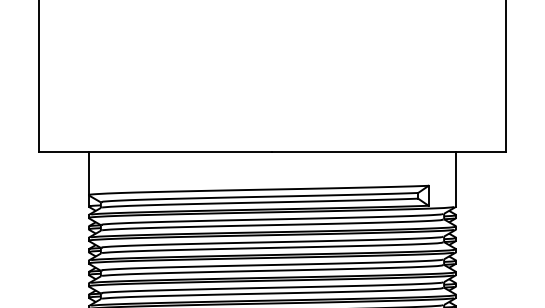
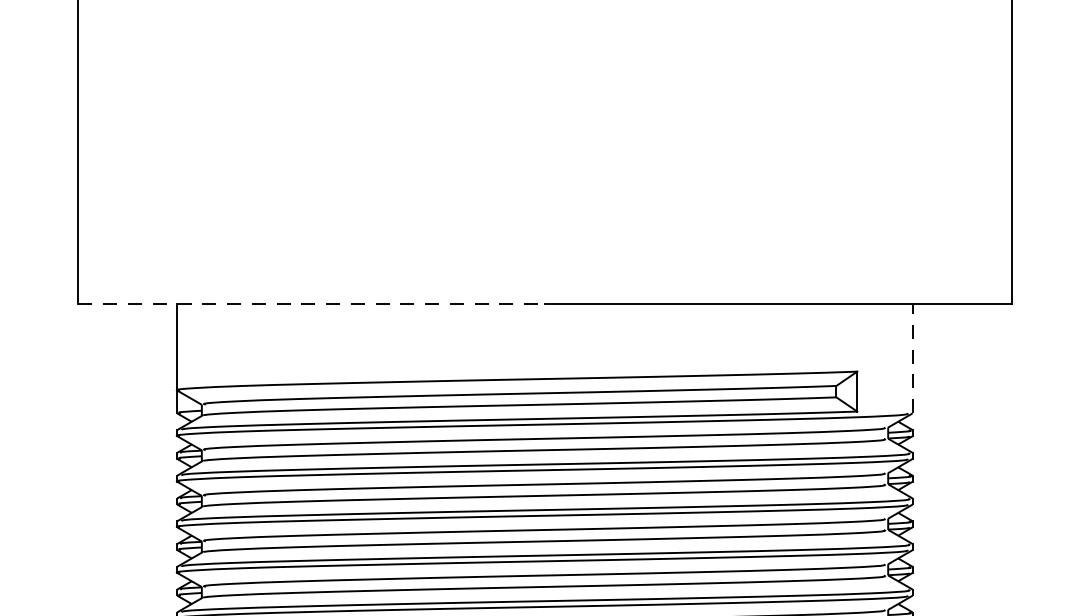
line: (155, 151) -> (311, 303), solid -> dashed
line: (456, 178) -> (912, 356), solid -> dashed

